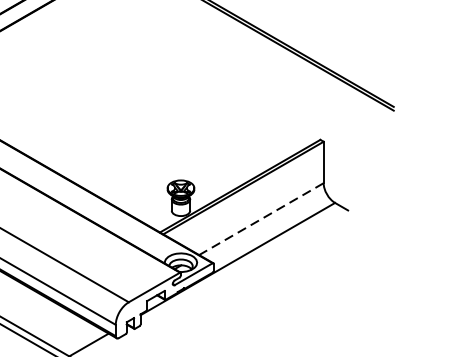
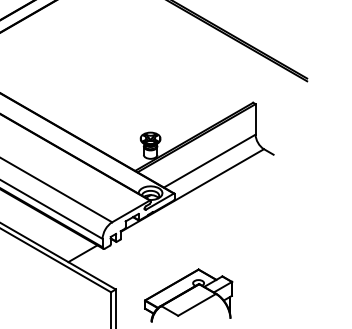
line: (261, 219) -> (209, 161), dashed -> solid

